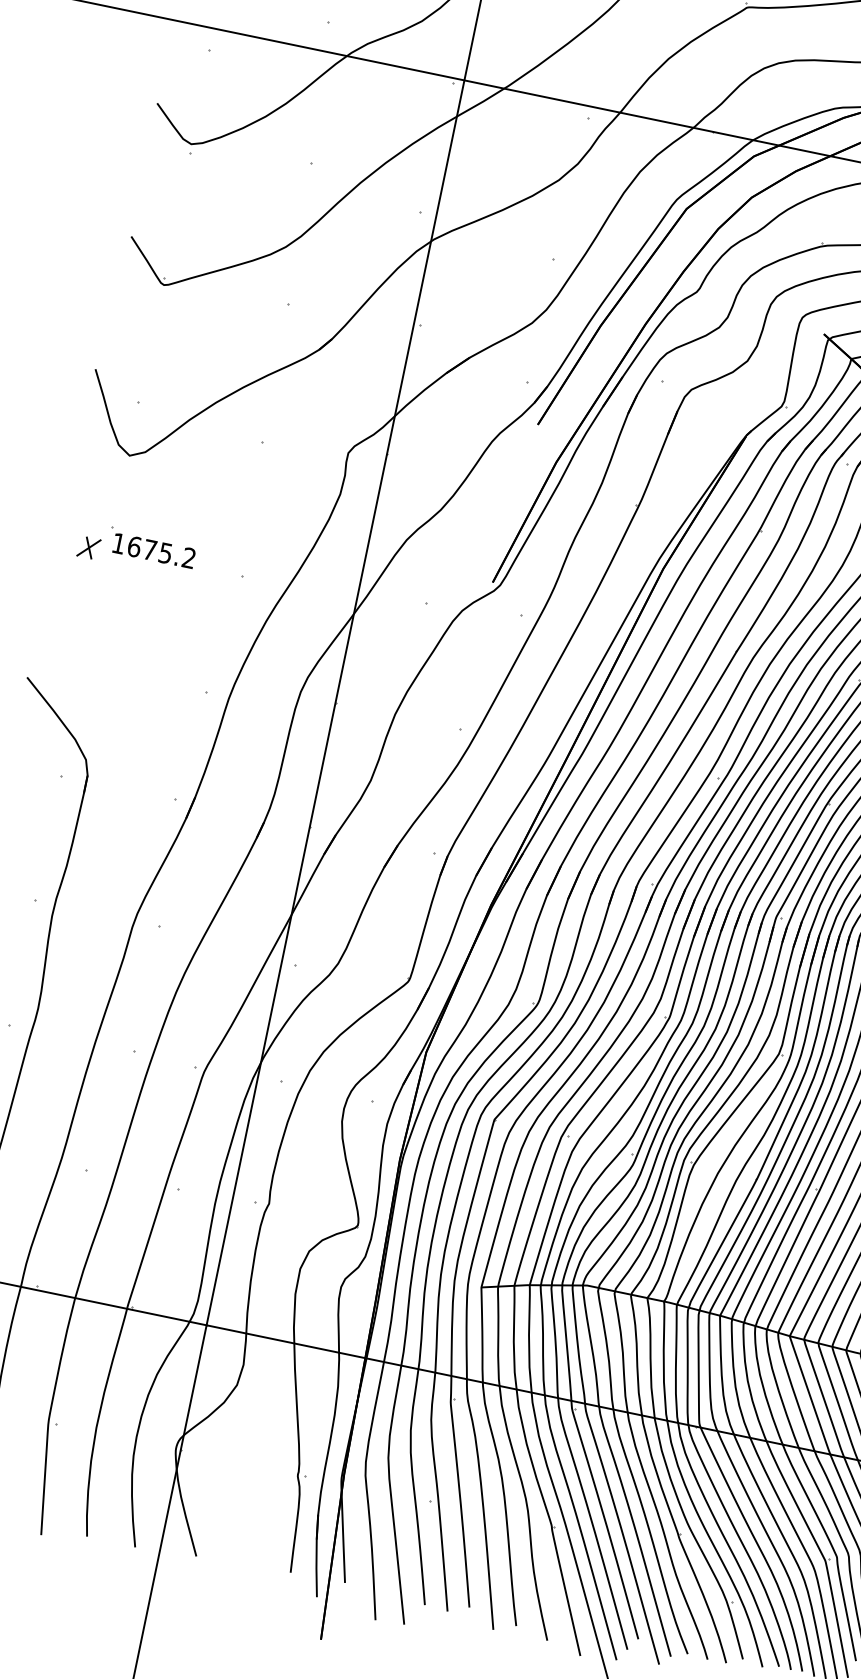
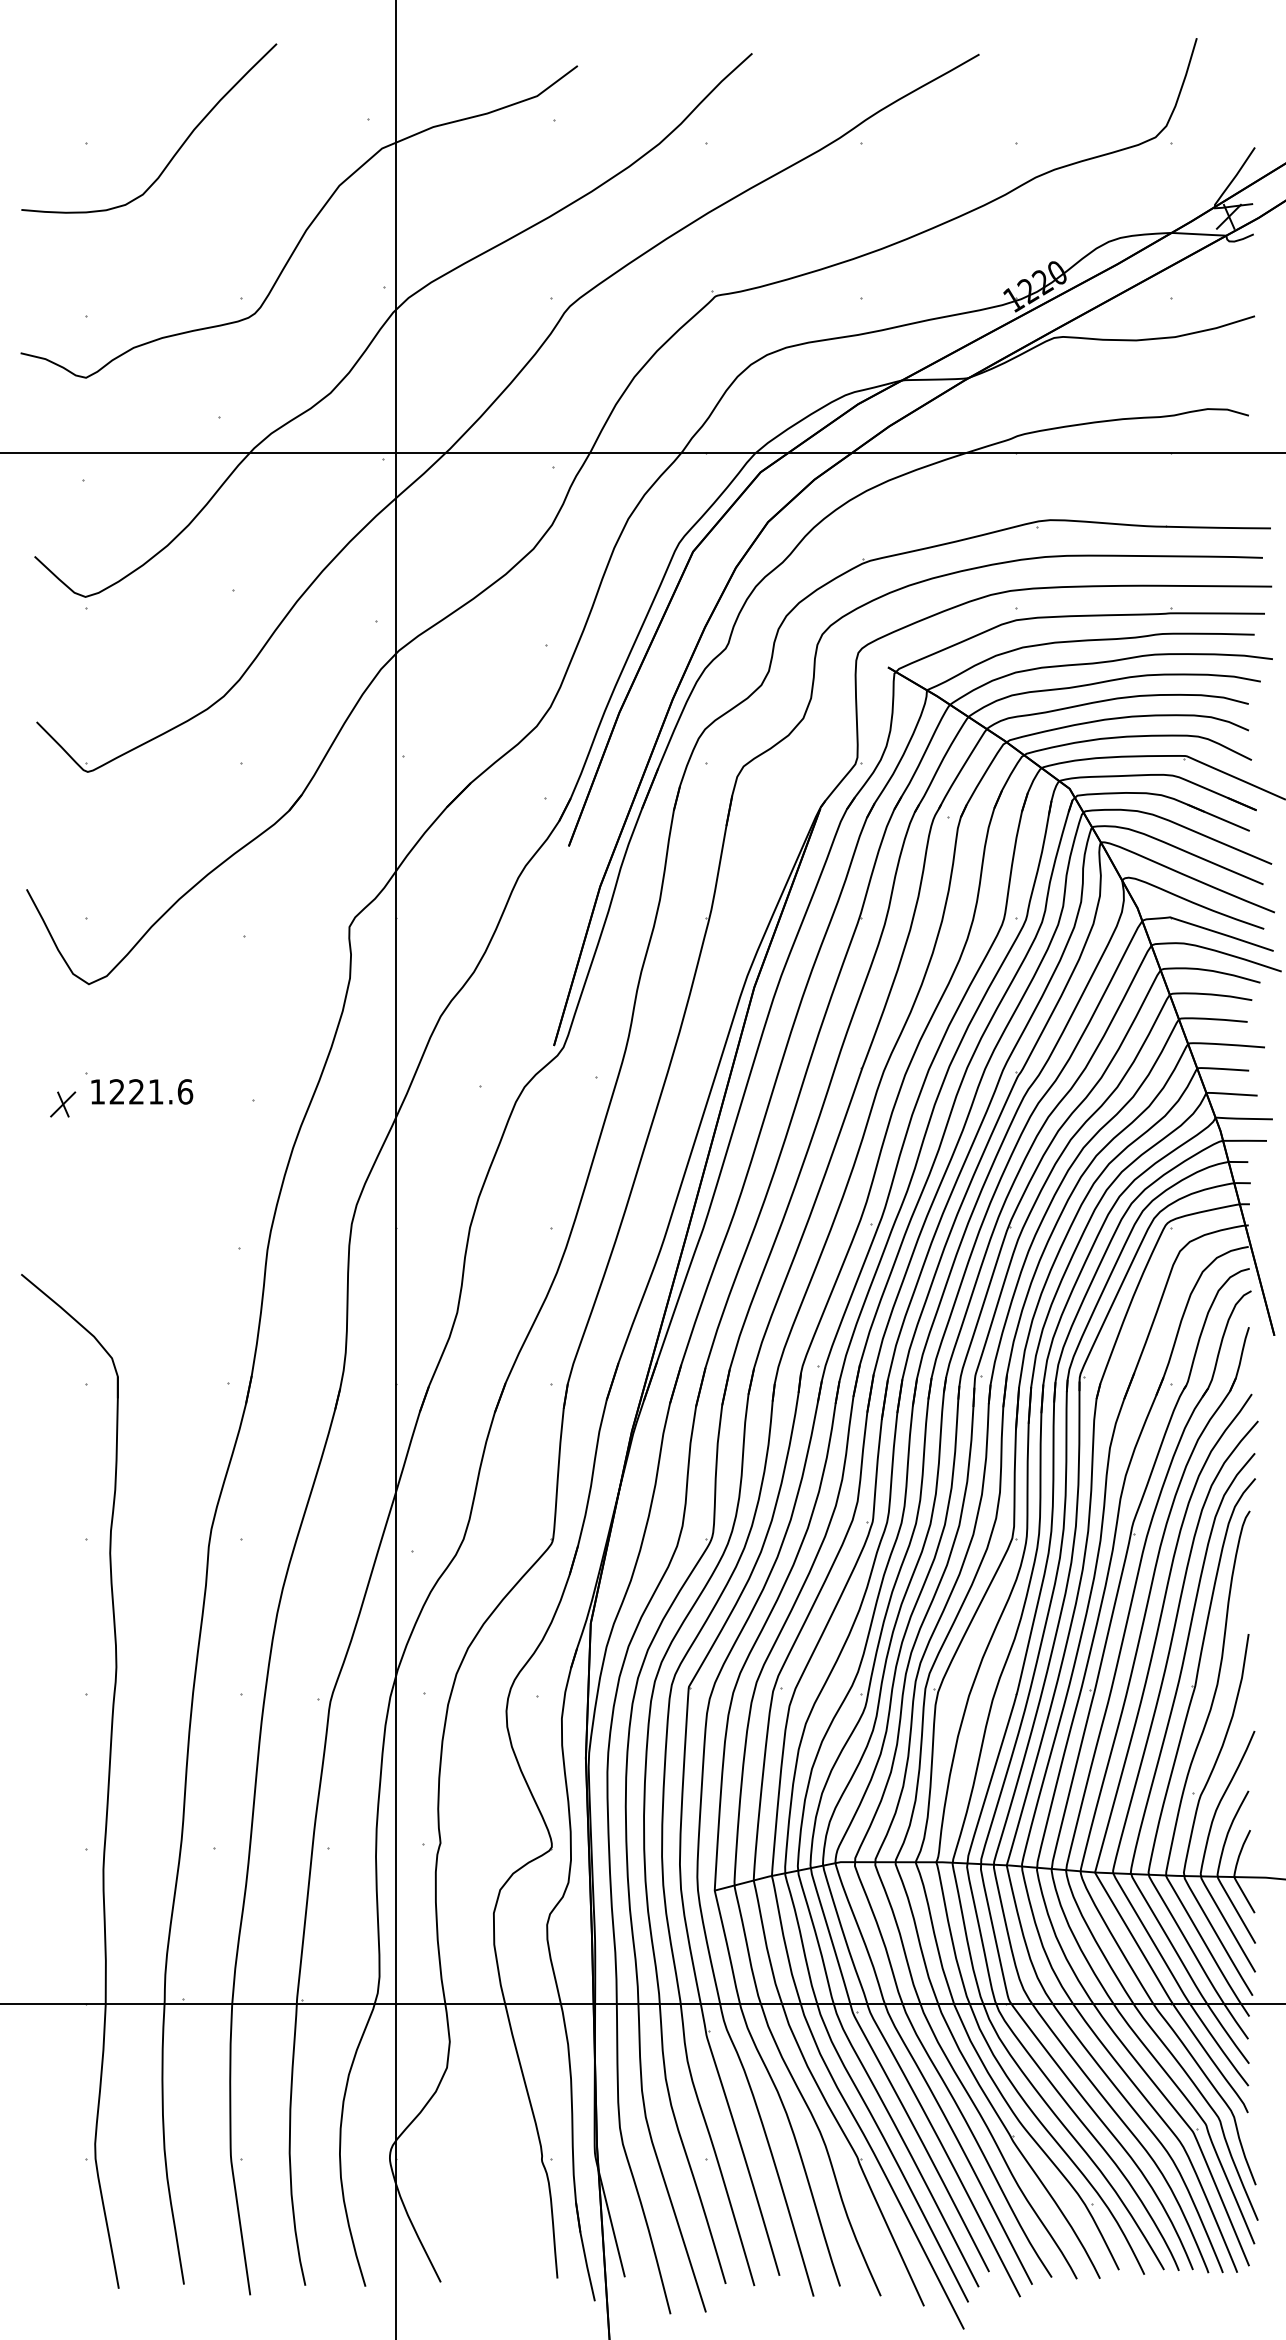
text: (162, 552) -> (151, 1091), 1675.2 -> 1221.6

